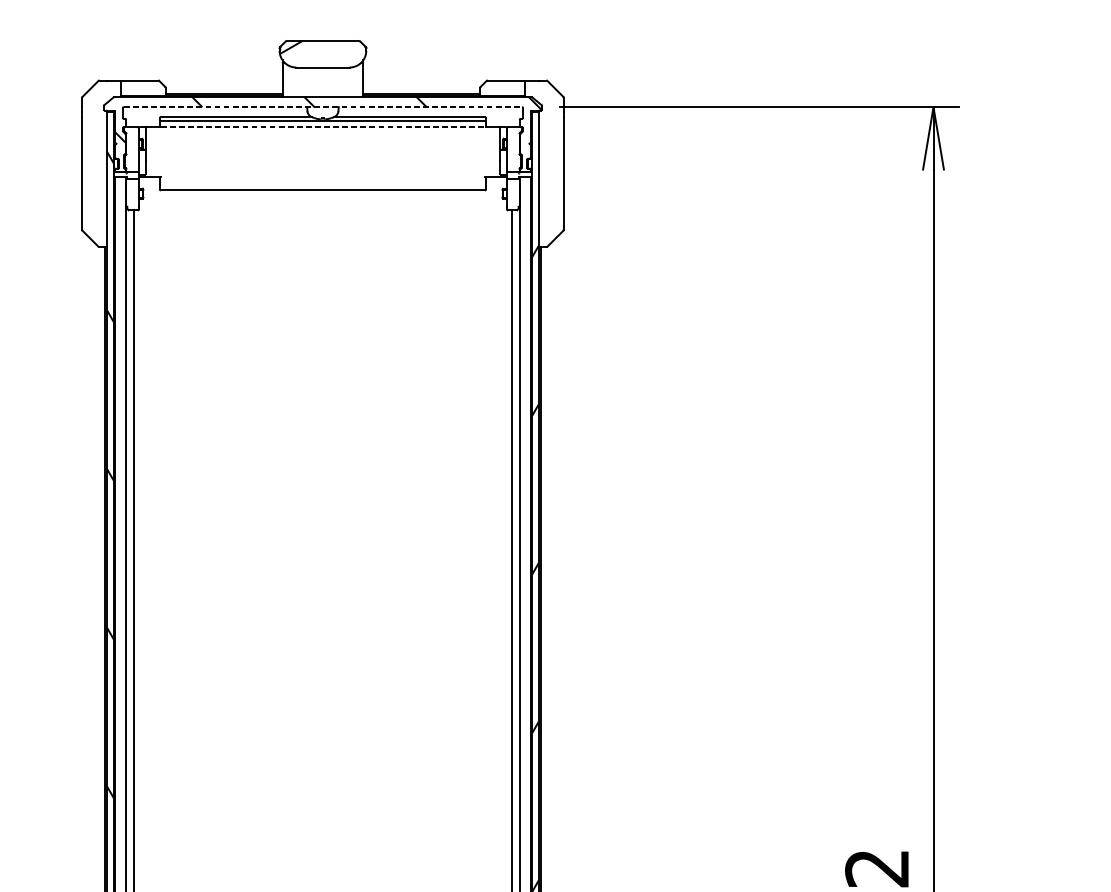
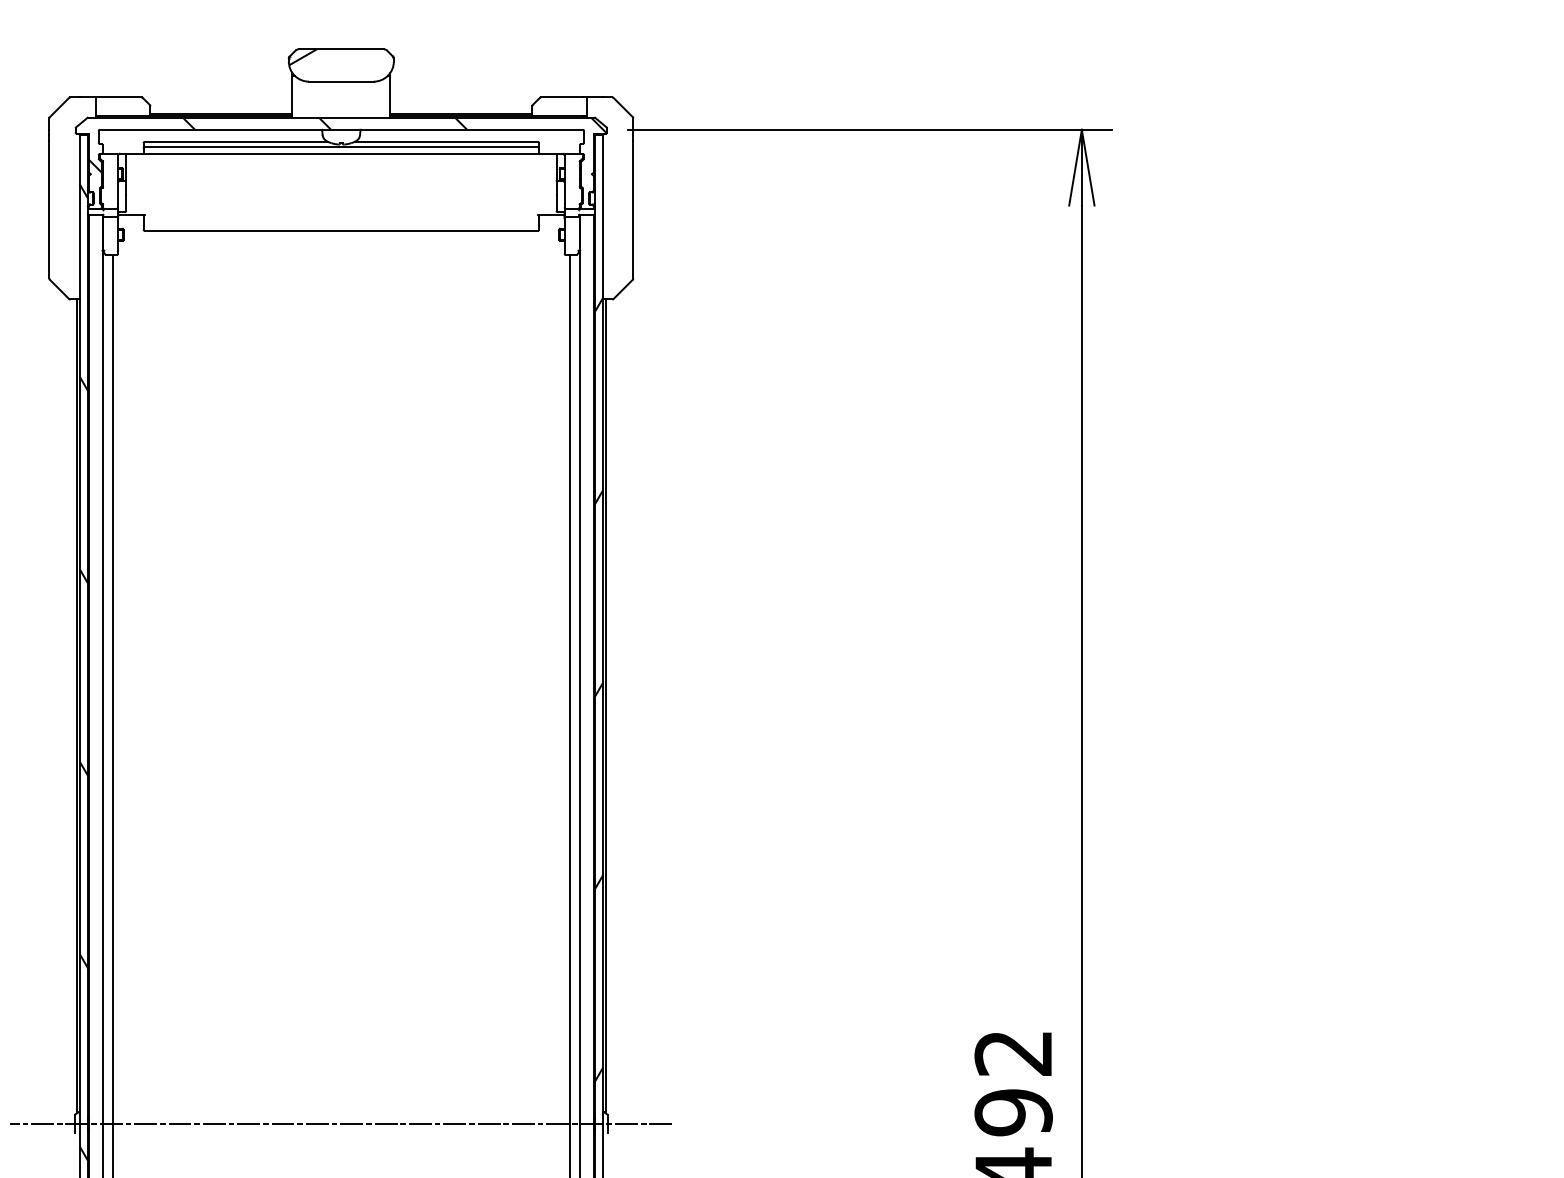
line: (323, 106) -> (341, 129), dashed -> solid
line: (323, 127) -> (341, 154), dashed -> solid

